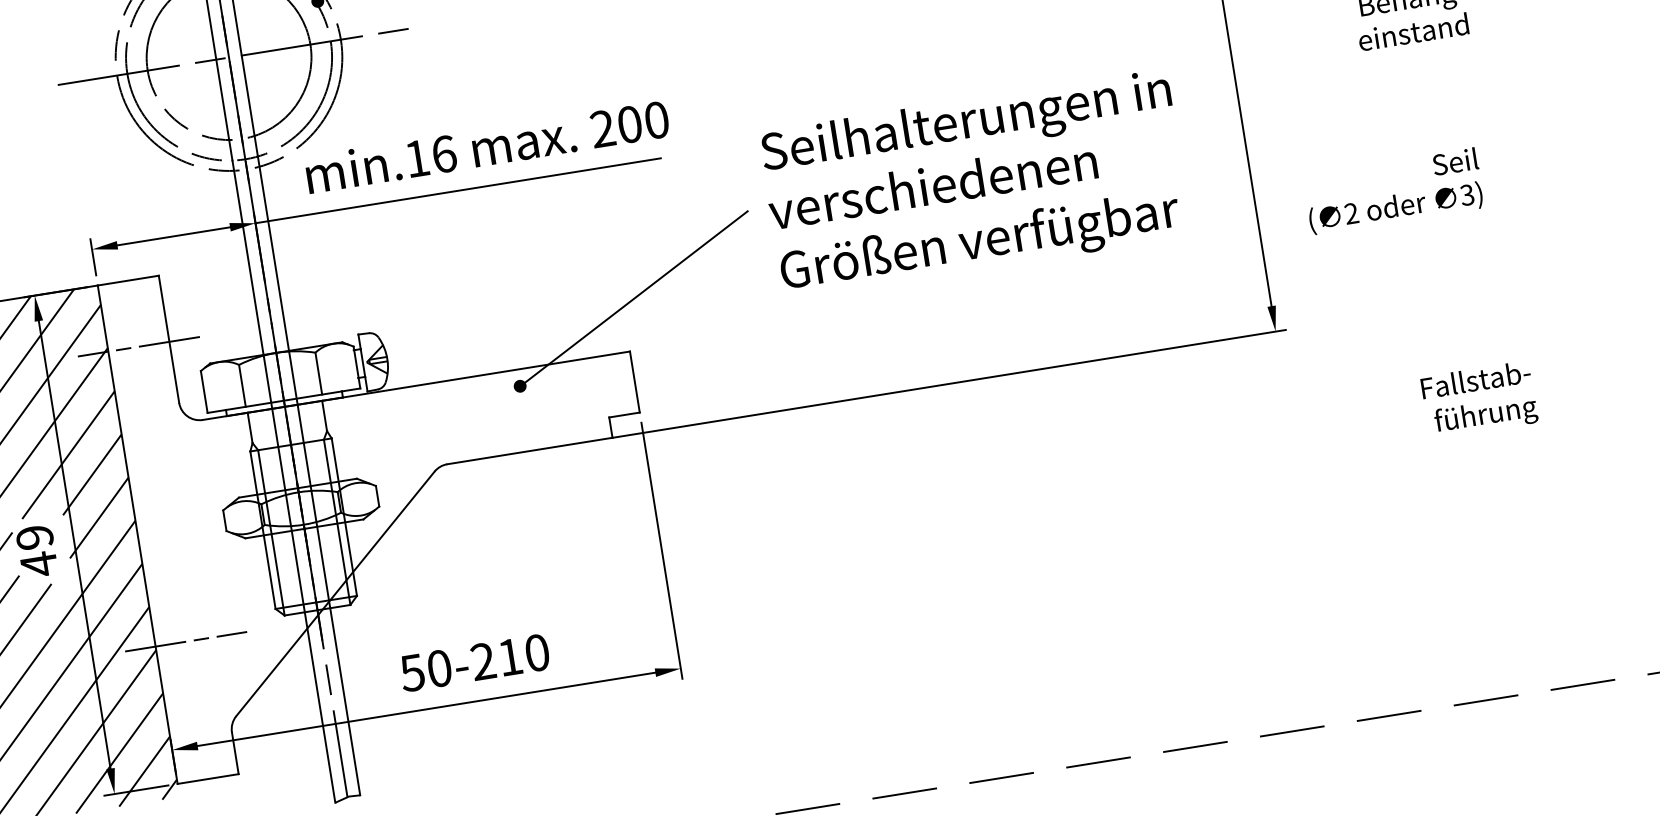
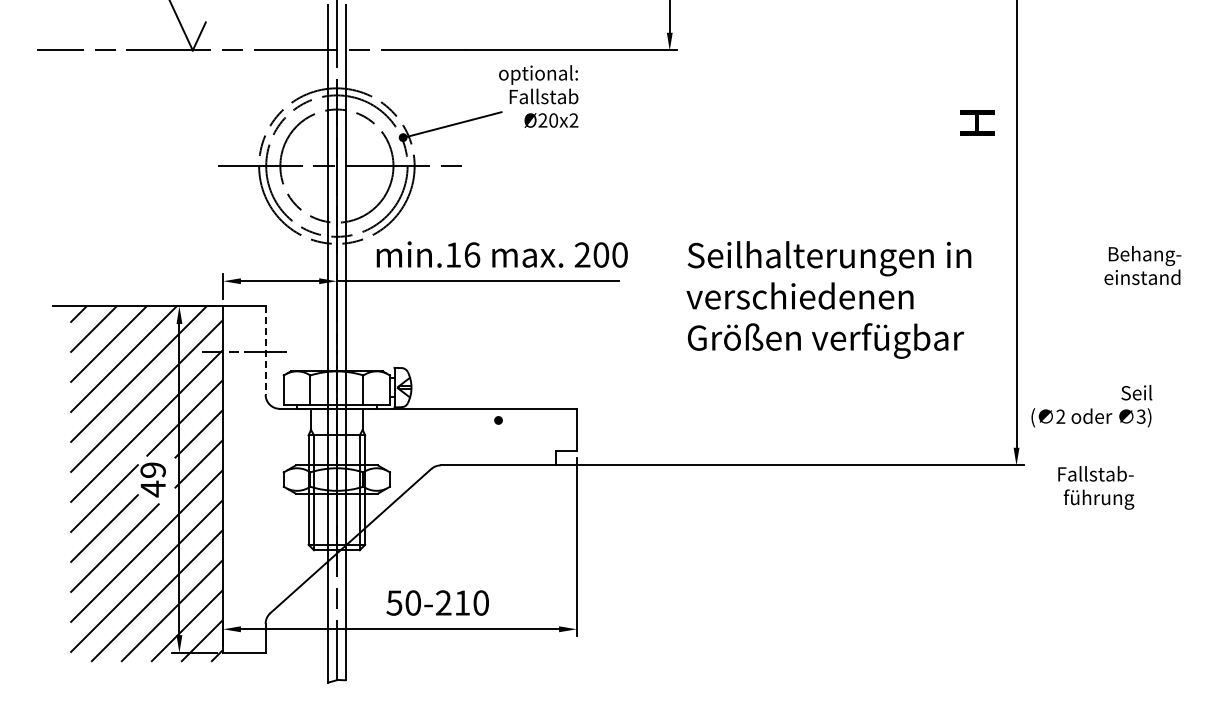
text: (974, 183) -> (828, 299), moved
text: (1393, 191) -> (1091, 406), moved
line: (633, 298) -> (584, 373), removed
line: (169, 340) -> (265, 351), solid -> dashed
text: (1479, 399) -> (1096, 487), moved
line: (186, 641) -> (244, 557), removed

